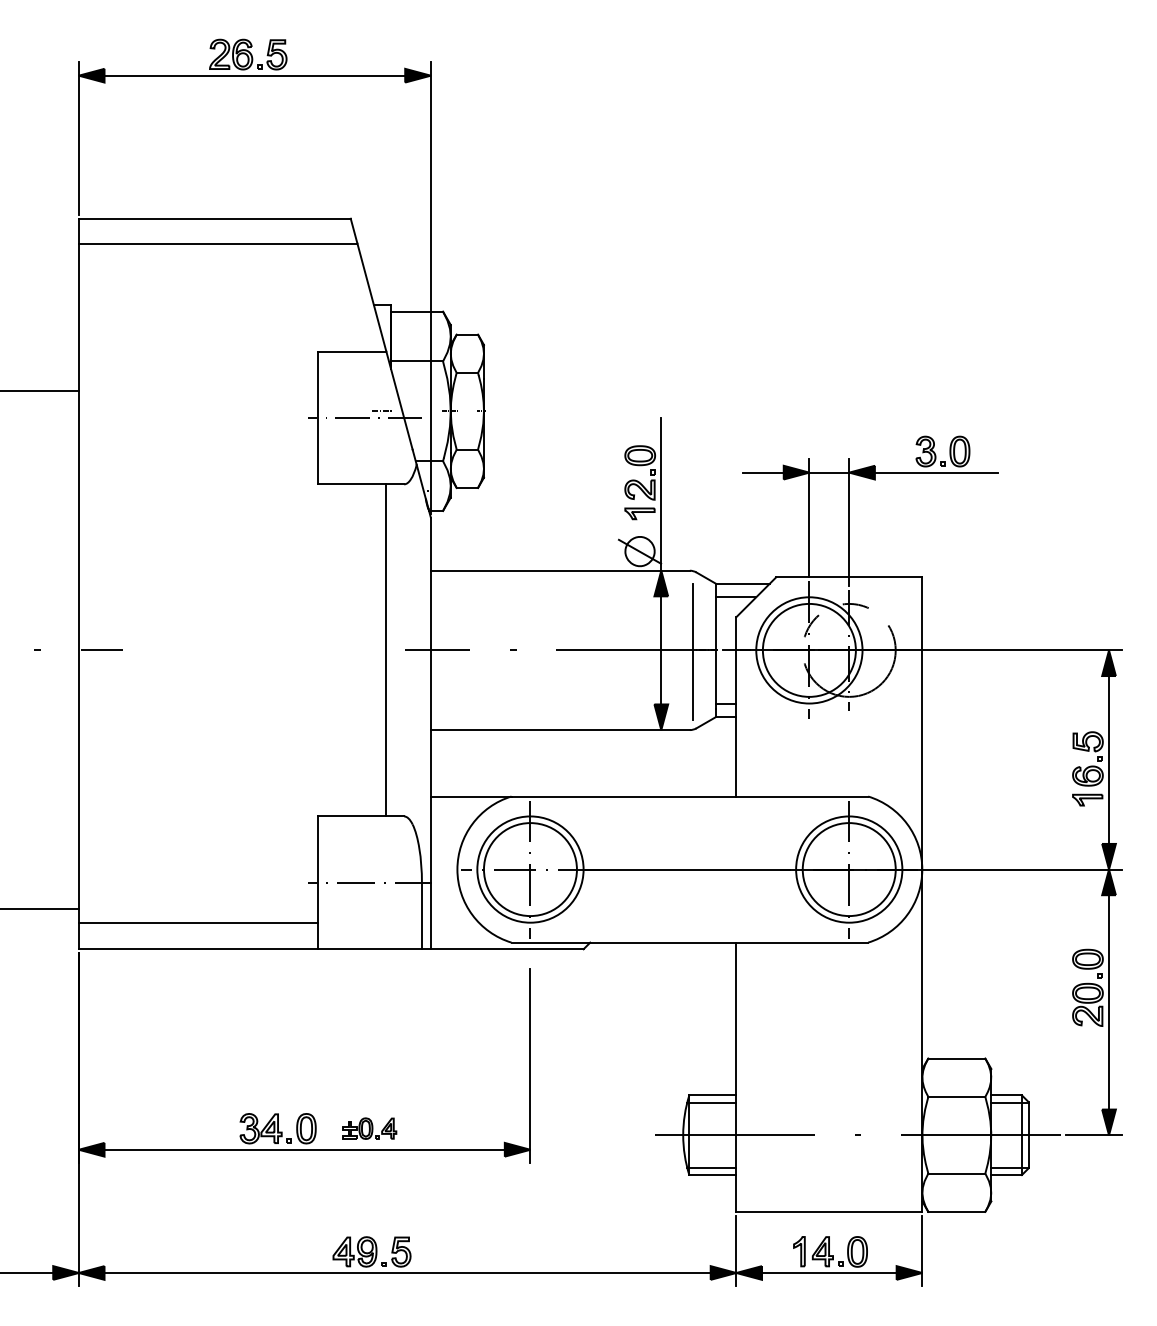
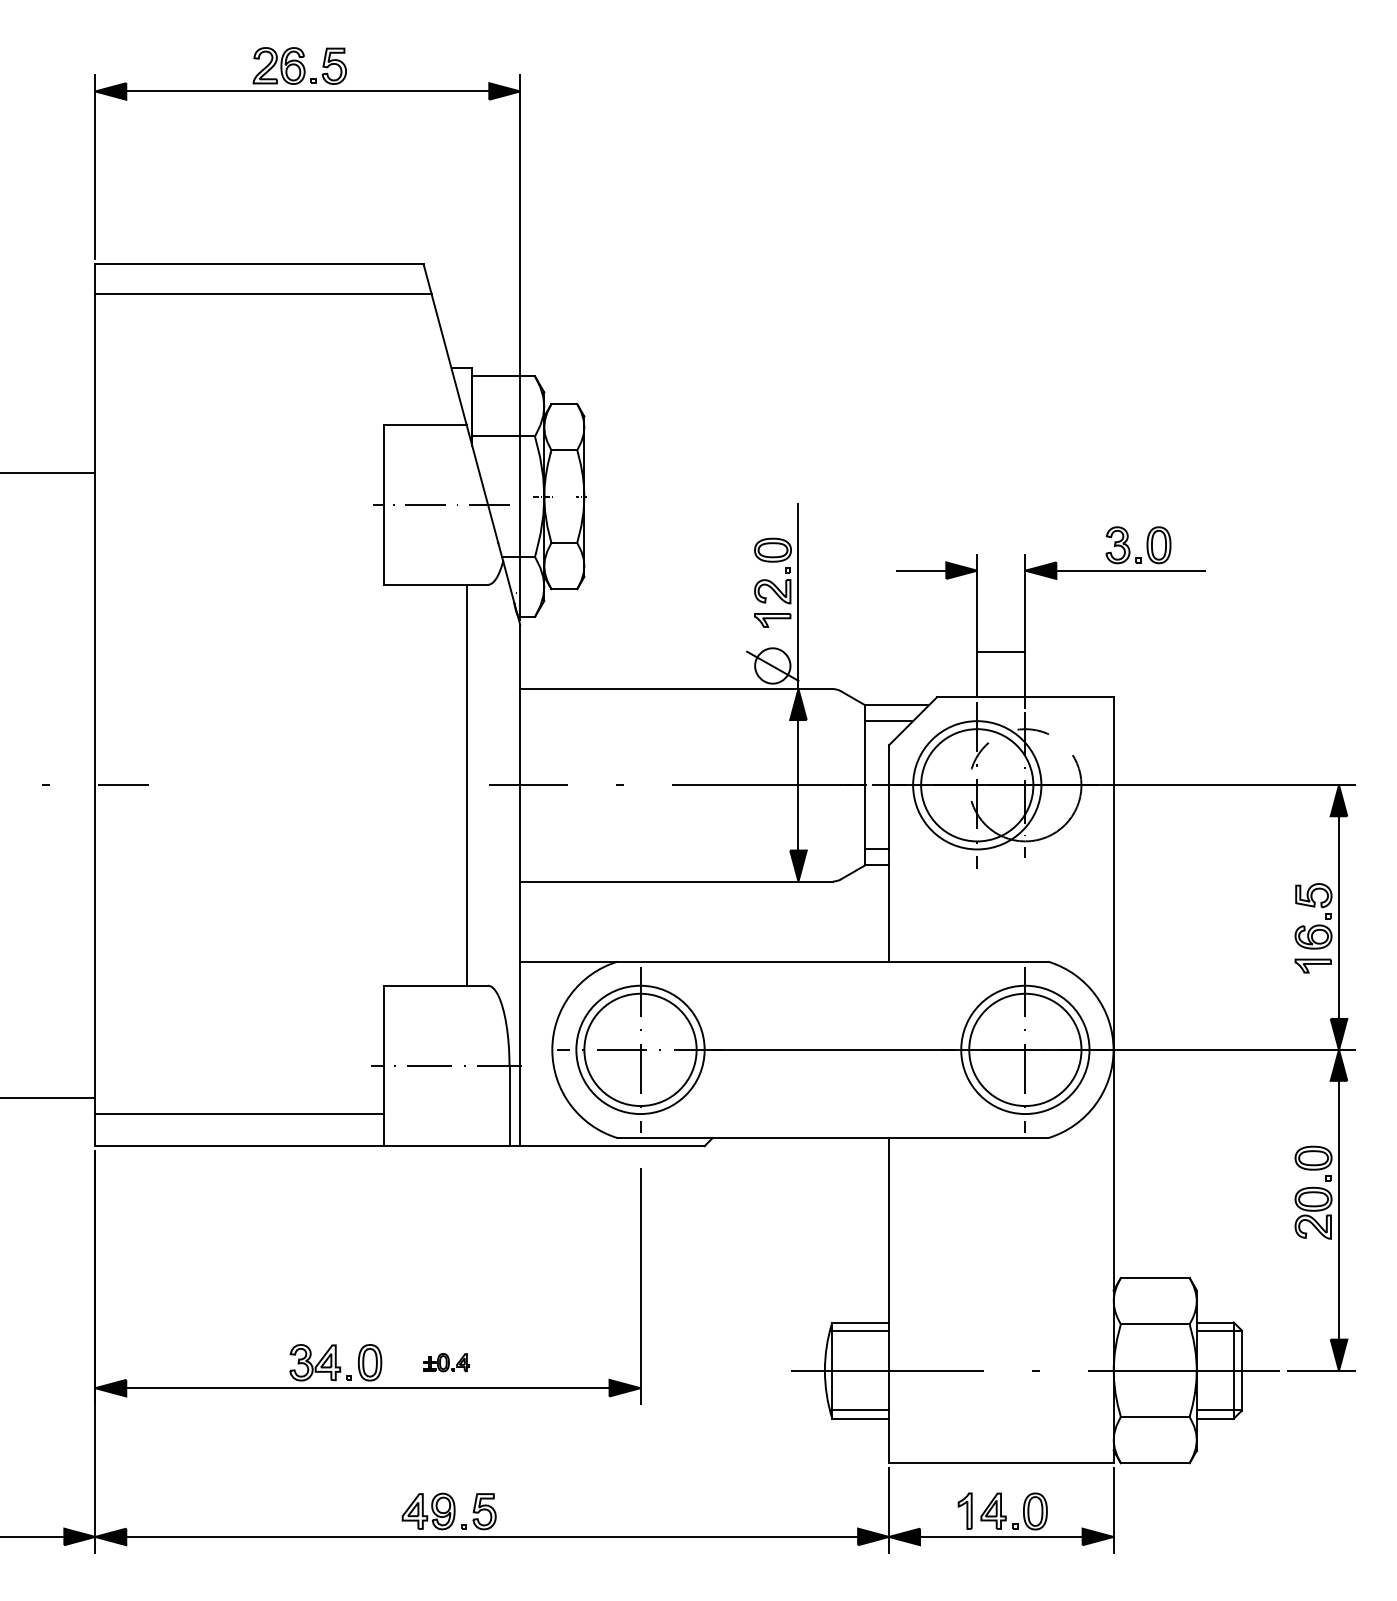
line: (382, 411) -> (461, 496), removed
line: (829, 472) -> (1001, 651), moved
line: (693, 652) -> (837, 787), removed
part: (369, 1128) -> (446, 1362), size x0.7

